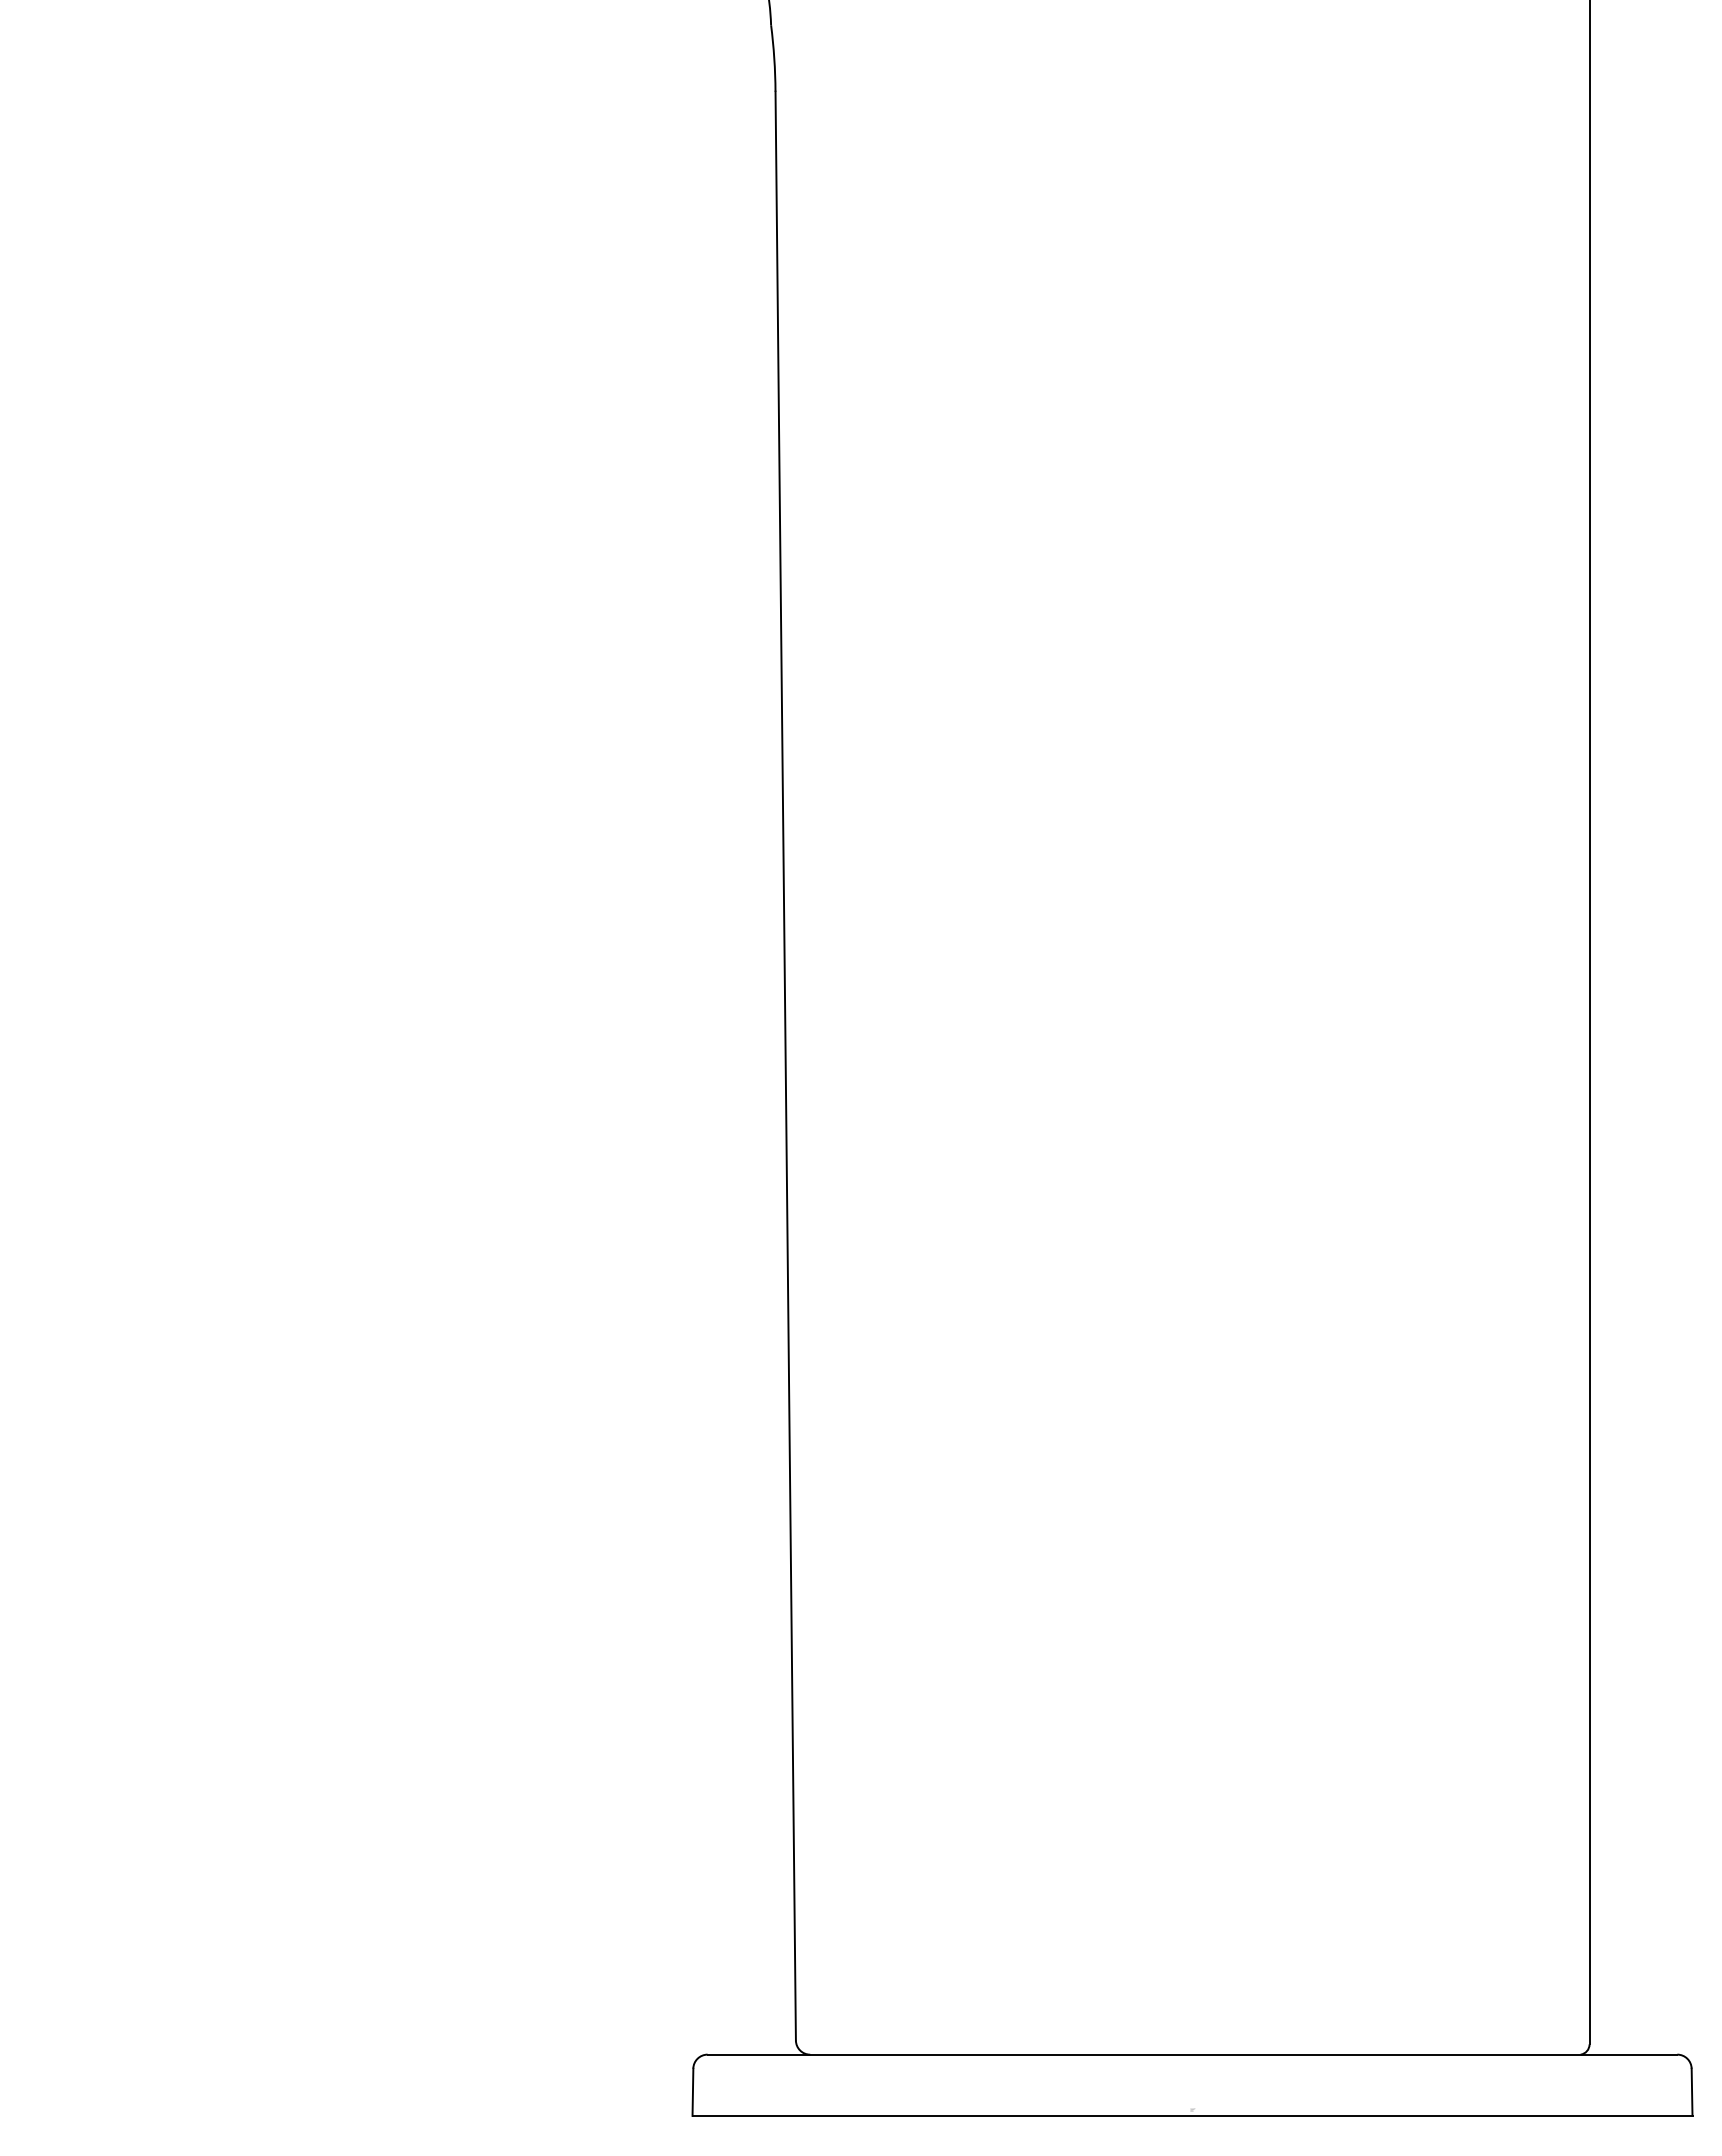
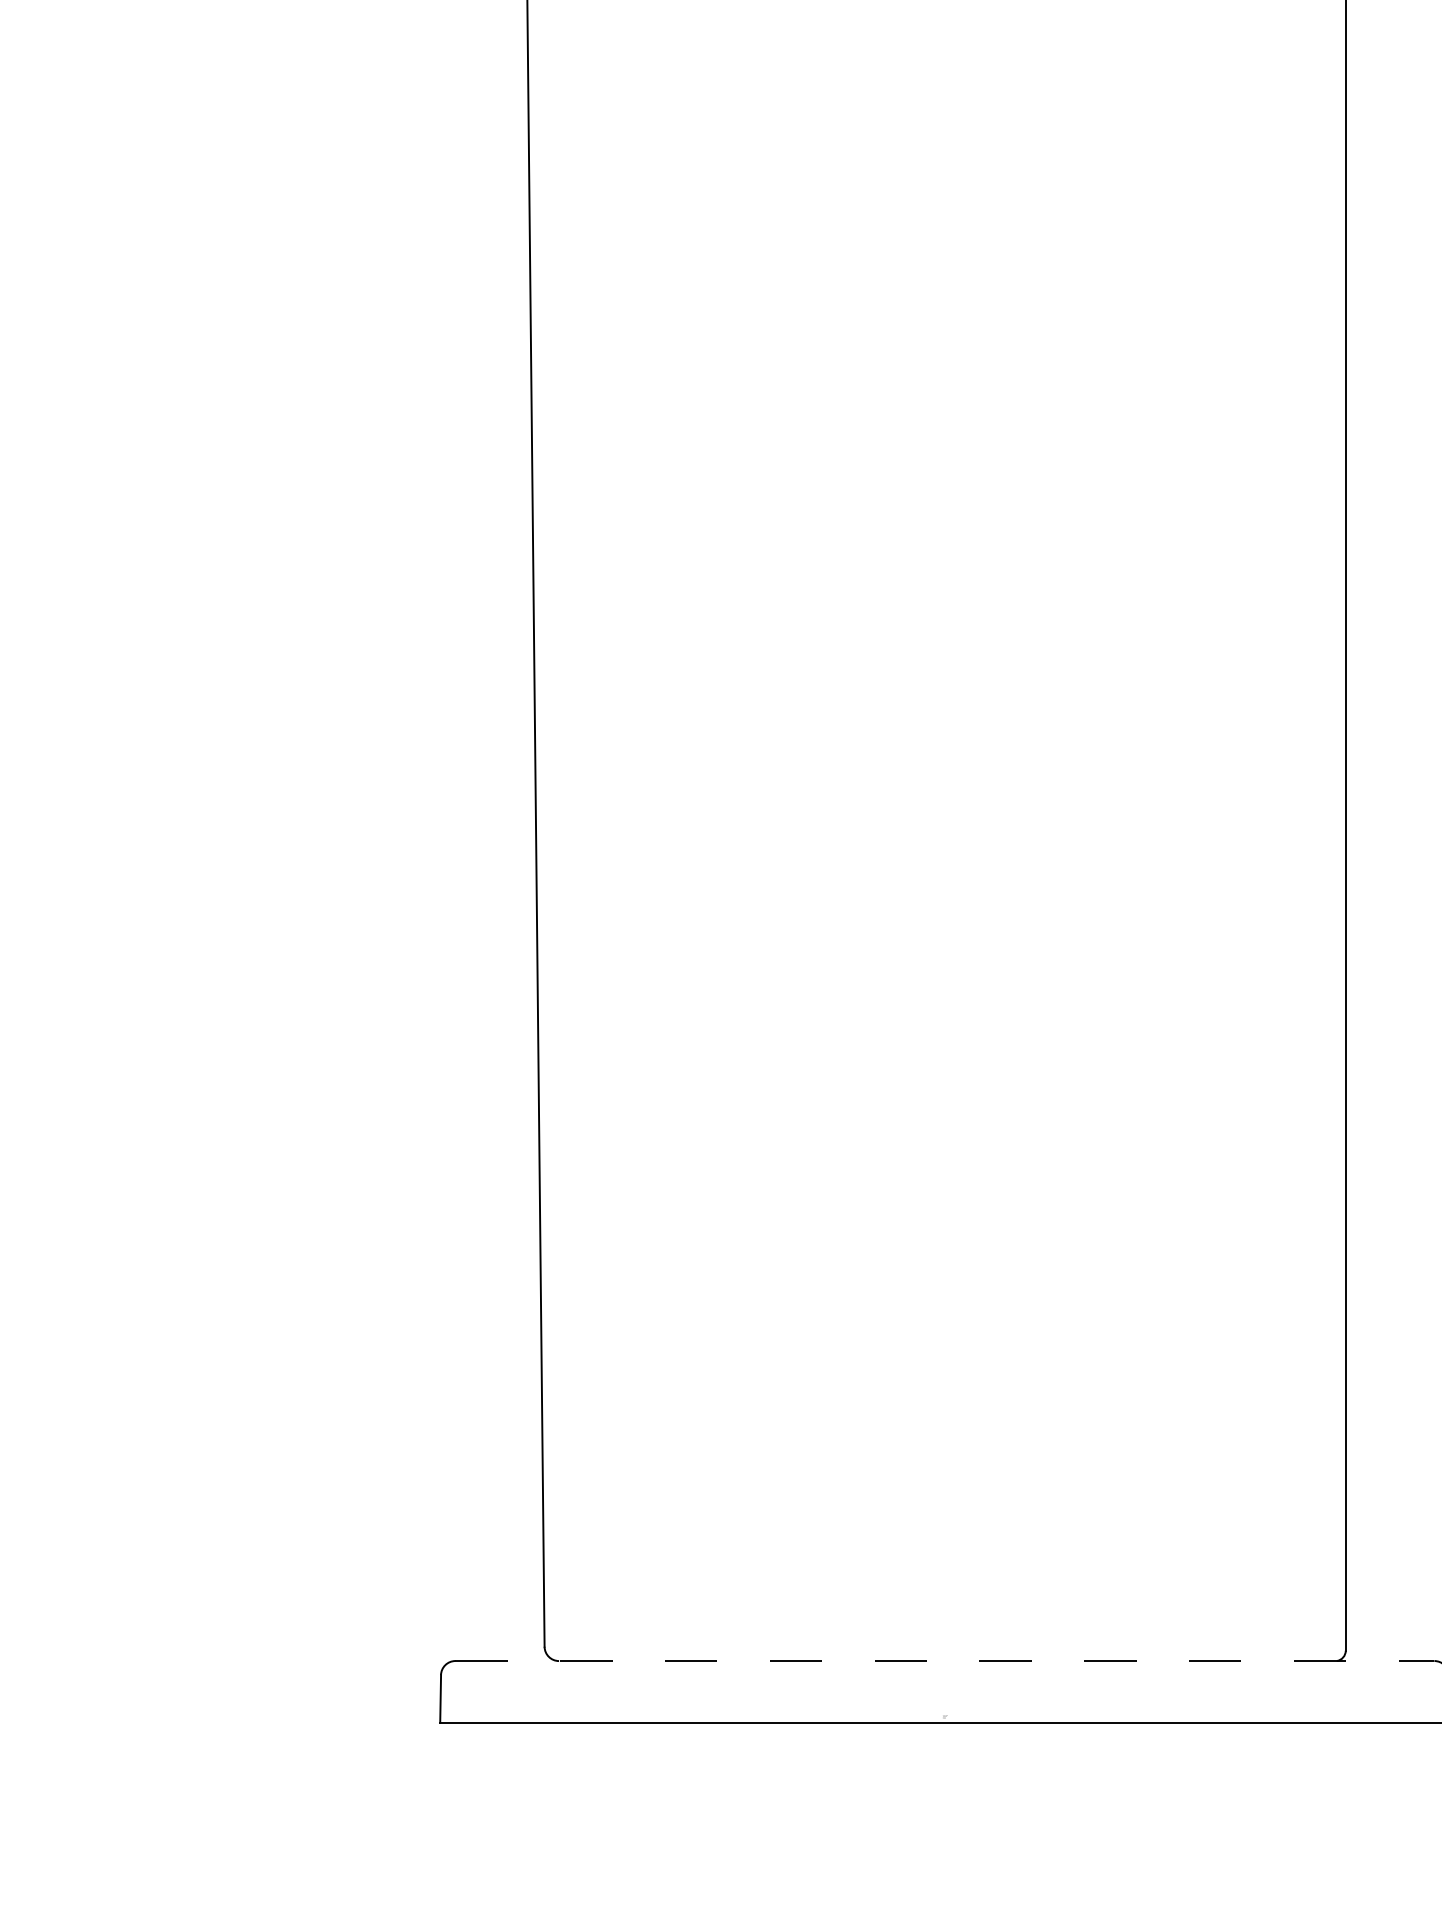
line: (1192, 2054) -> (944, 1660), solid -> dashed

